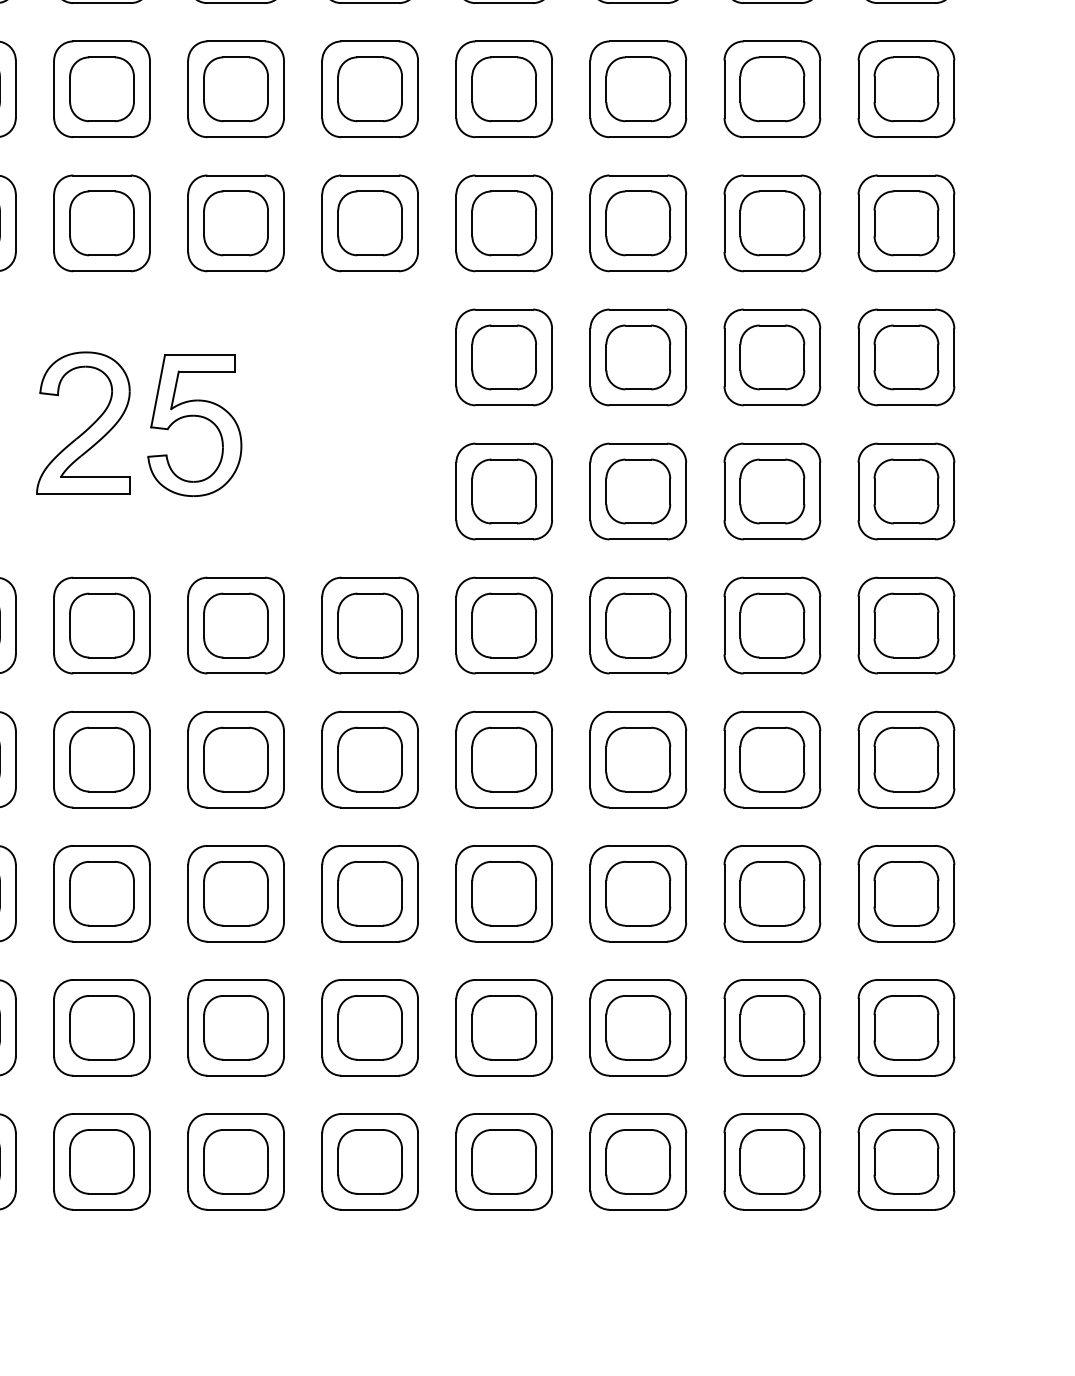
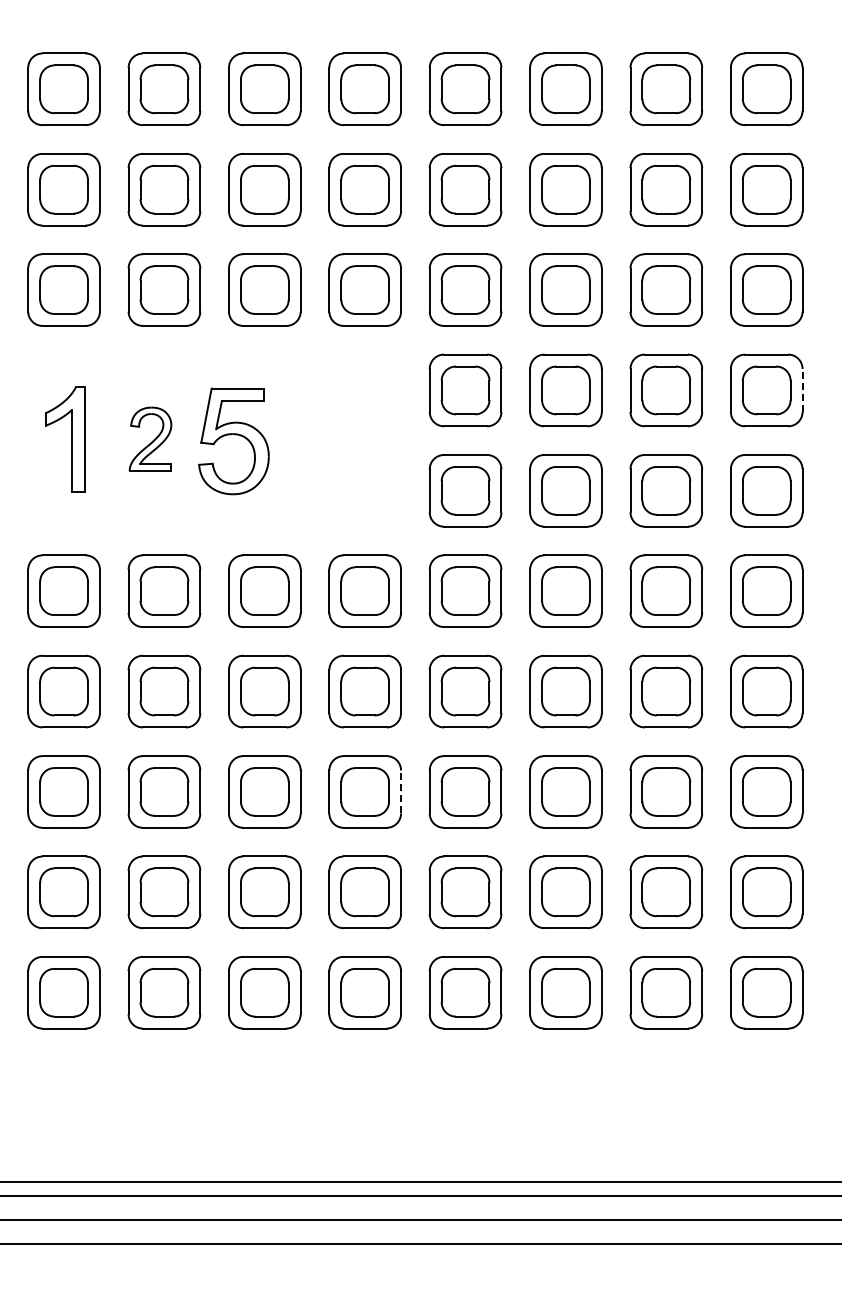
line: (954, 357) -> (802, 390), solid -> dashed
part: (83, 421) -> (150, 438), size x0.6
line: (418, 893) -> (401, 791), solid -> dashed

